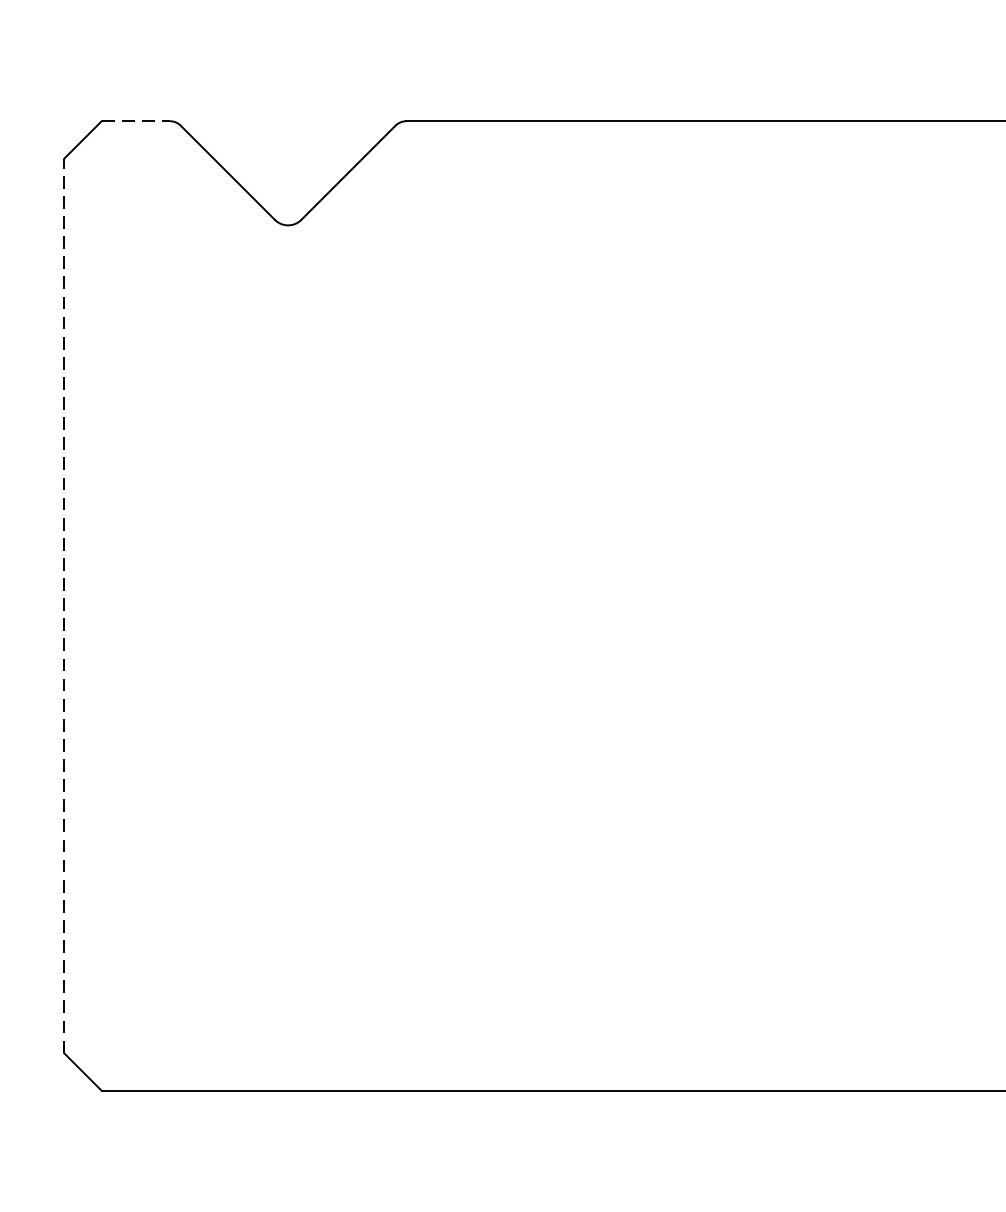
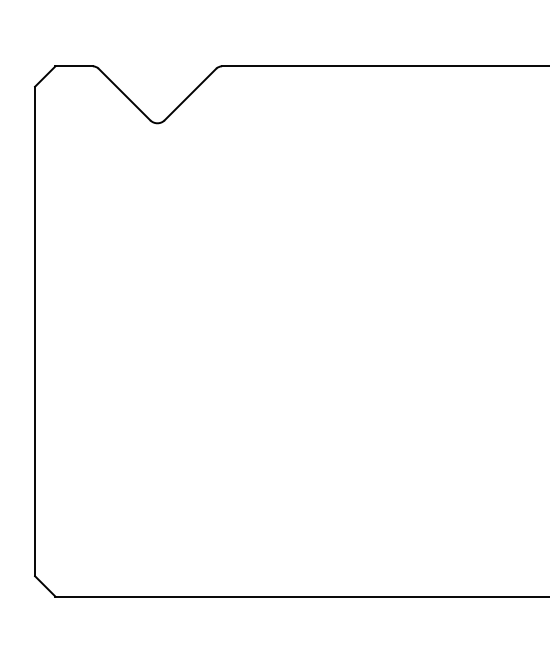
line: (136, 121) -> (74, 66), dashed -> solid
line: (65, 606) -> (35, 331), dashed -> solid

